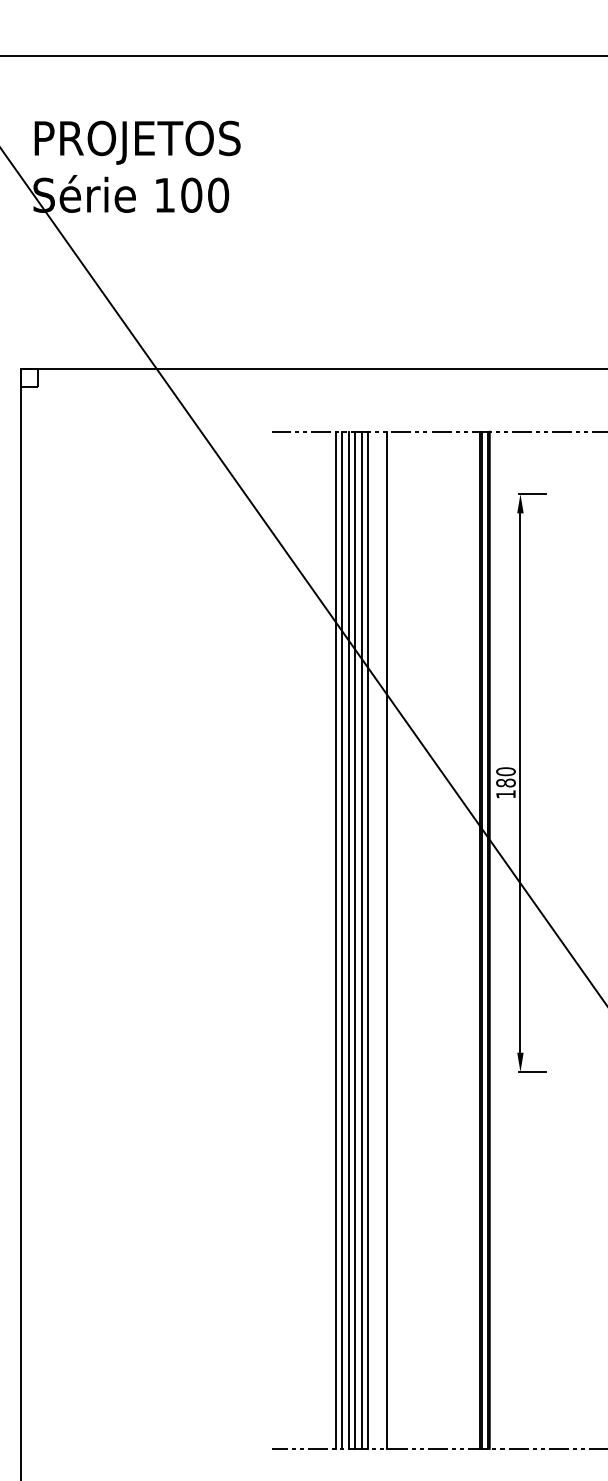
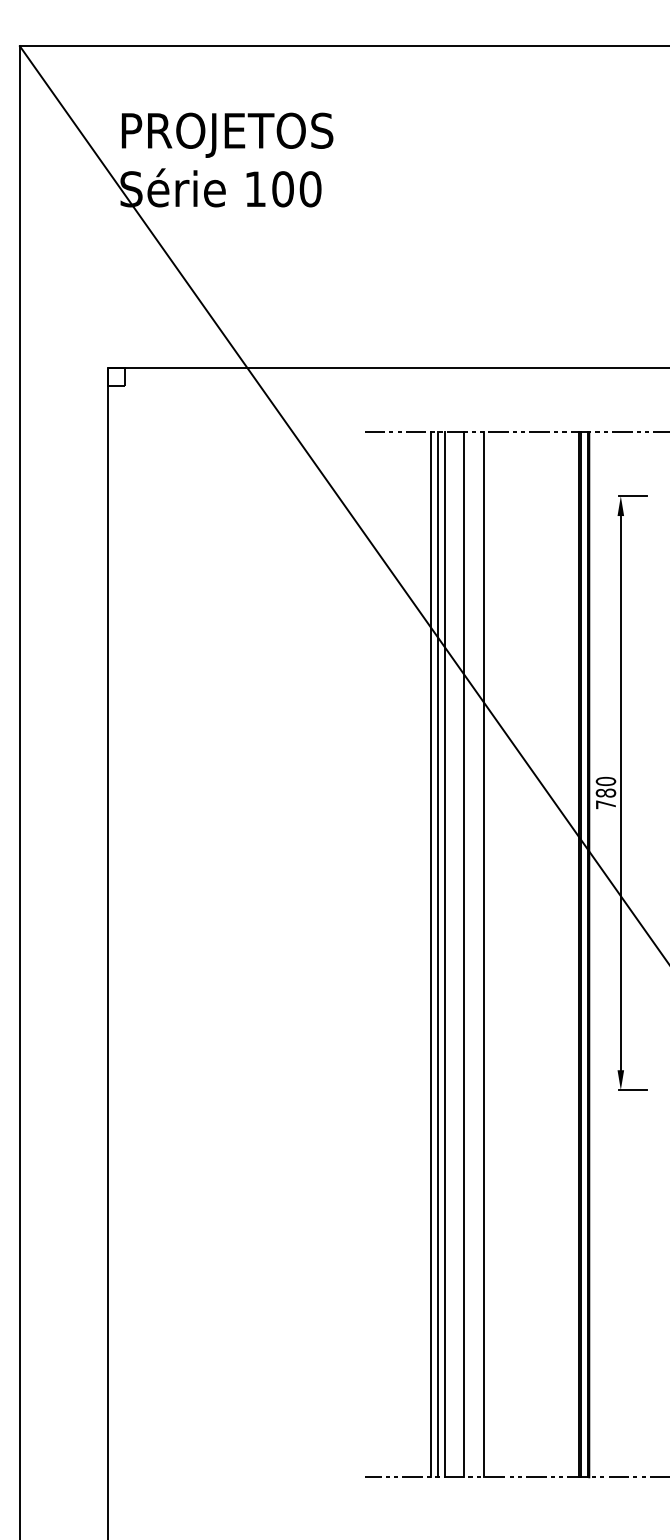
text: (505, 794) -> (605, 804), 180 -> 780
line: (355, 940) -> (451, 954), removed
line: (361, 940) -> (457, 954), removed

